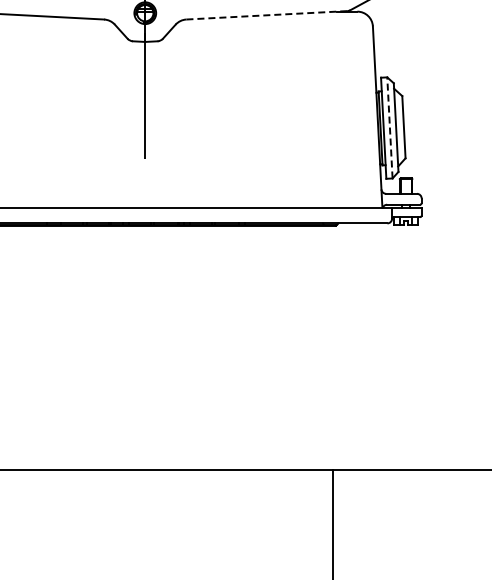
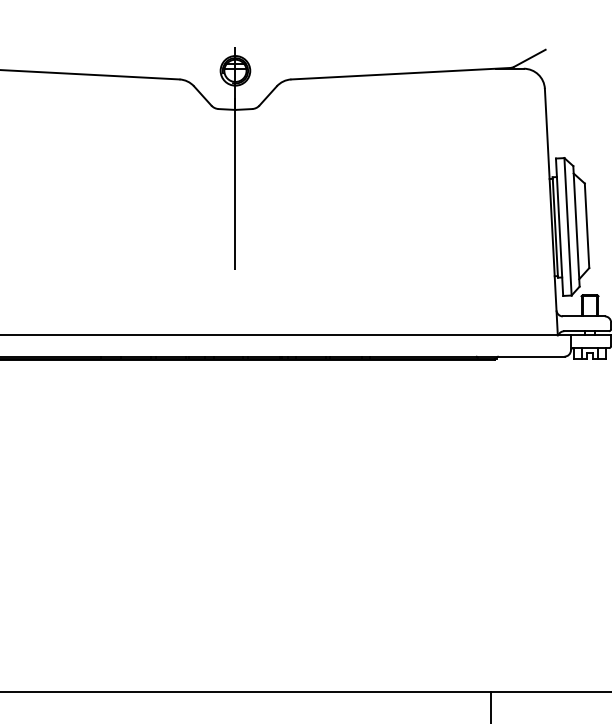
line: (267, 15) -> (401, 73), dashed -> solid
line: (389, 127) -> (567, 226), dashed -> solid

